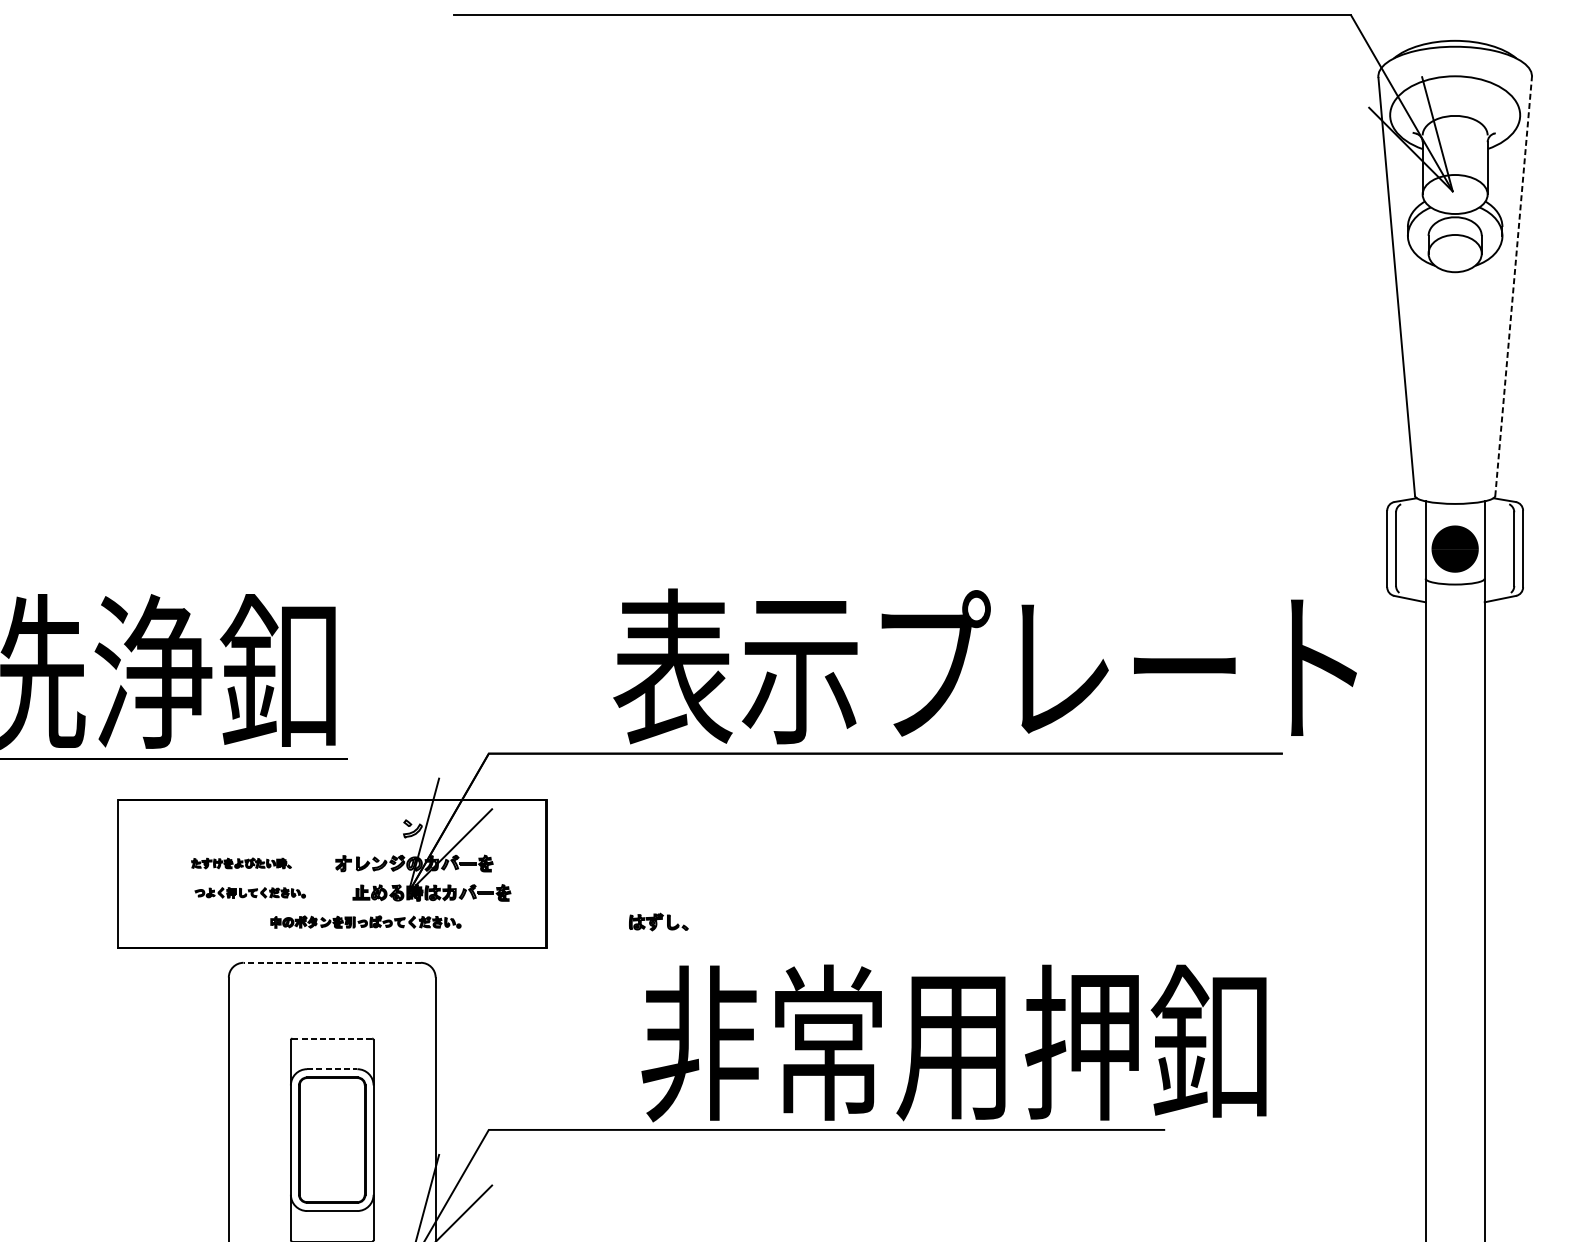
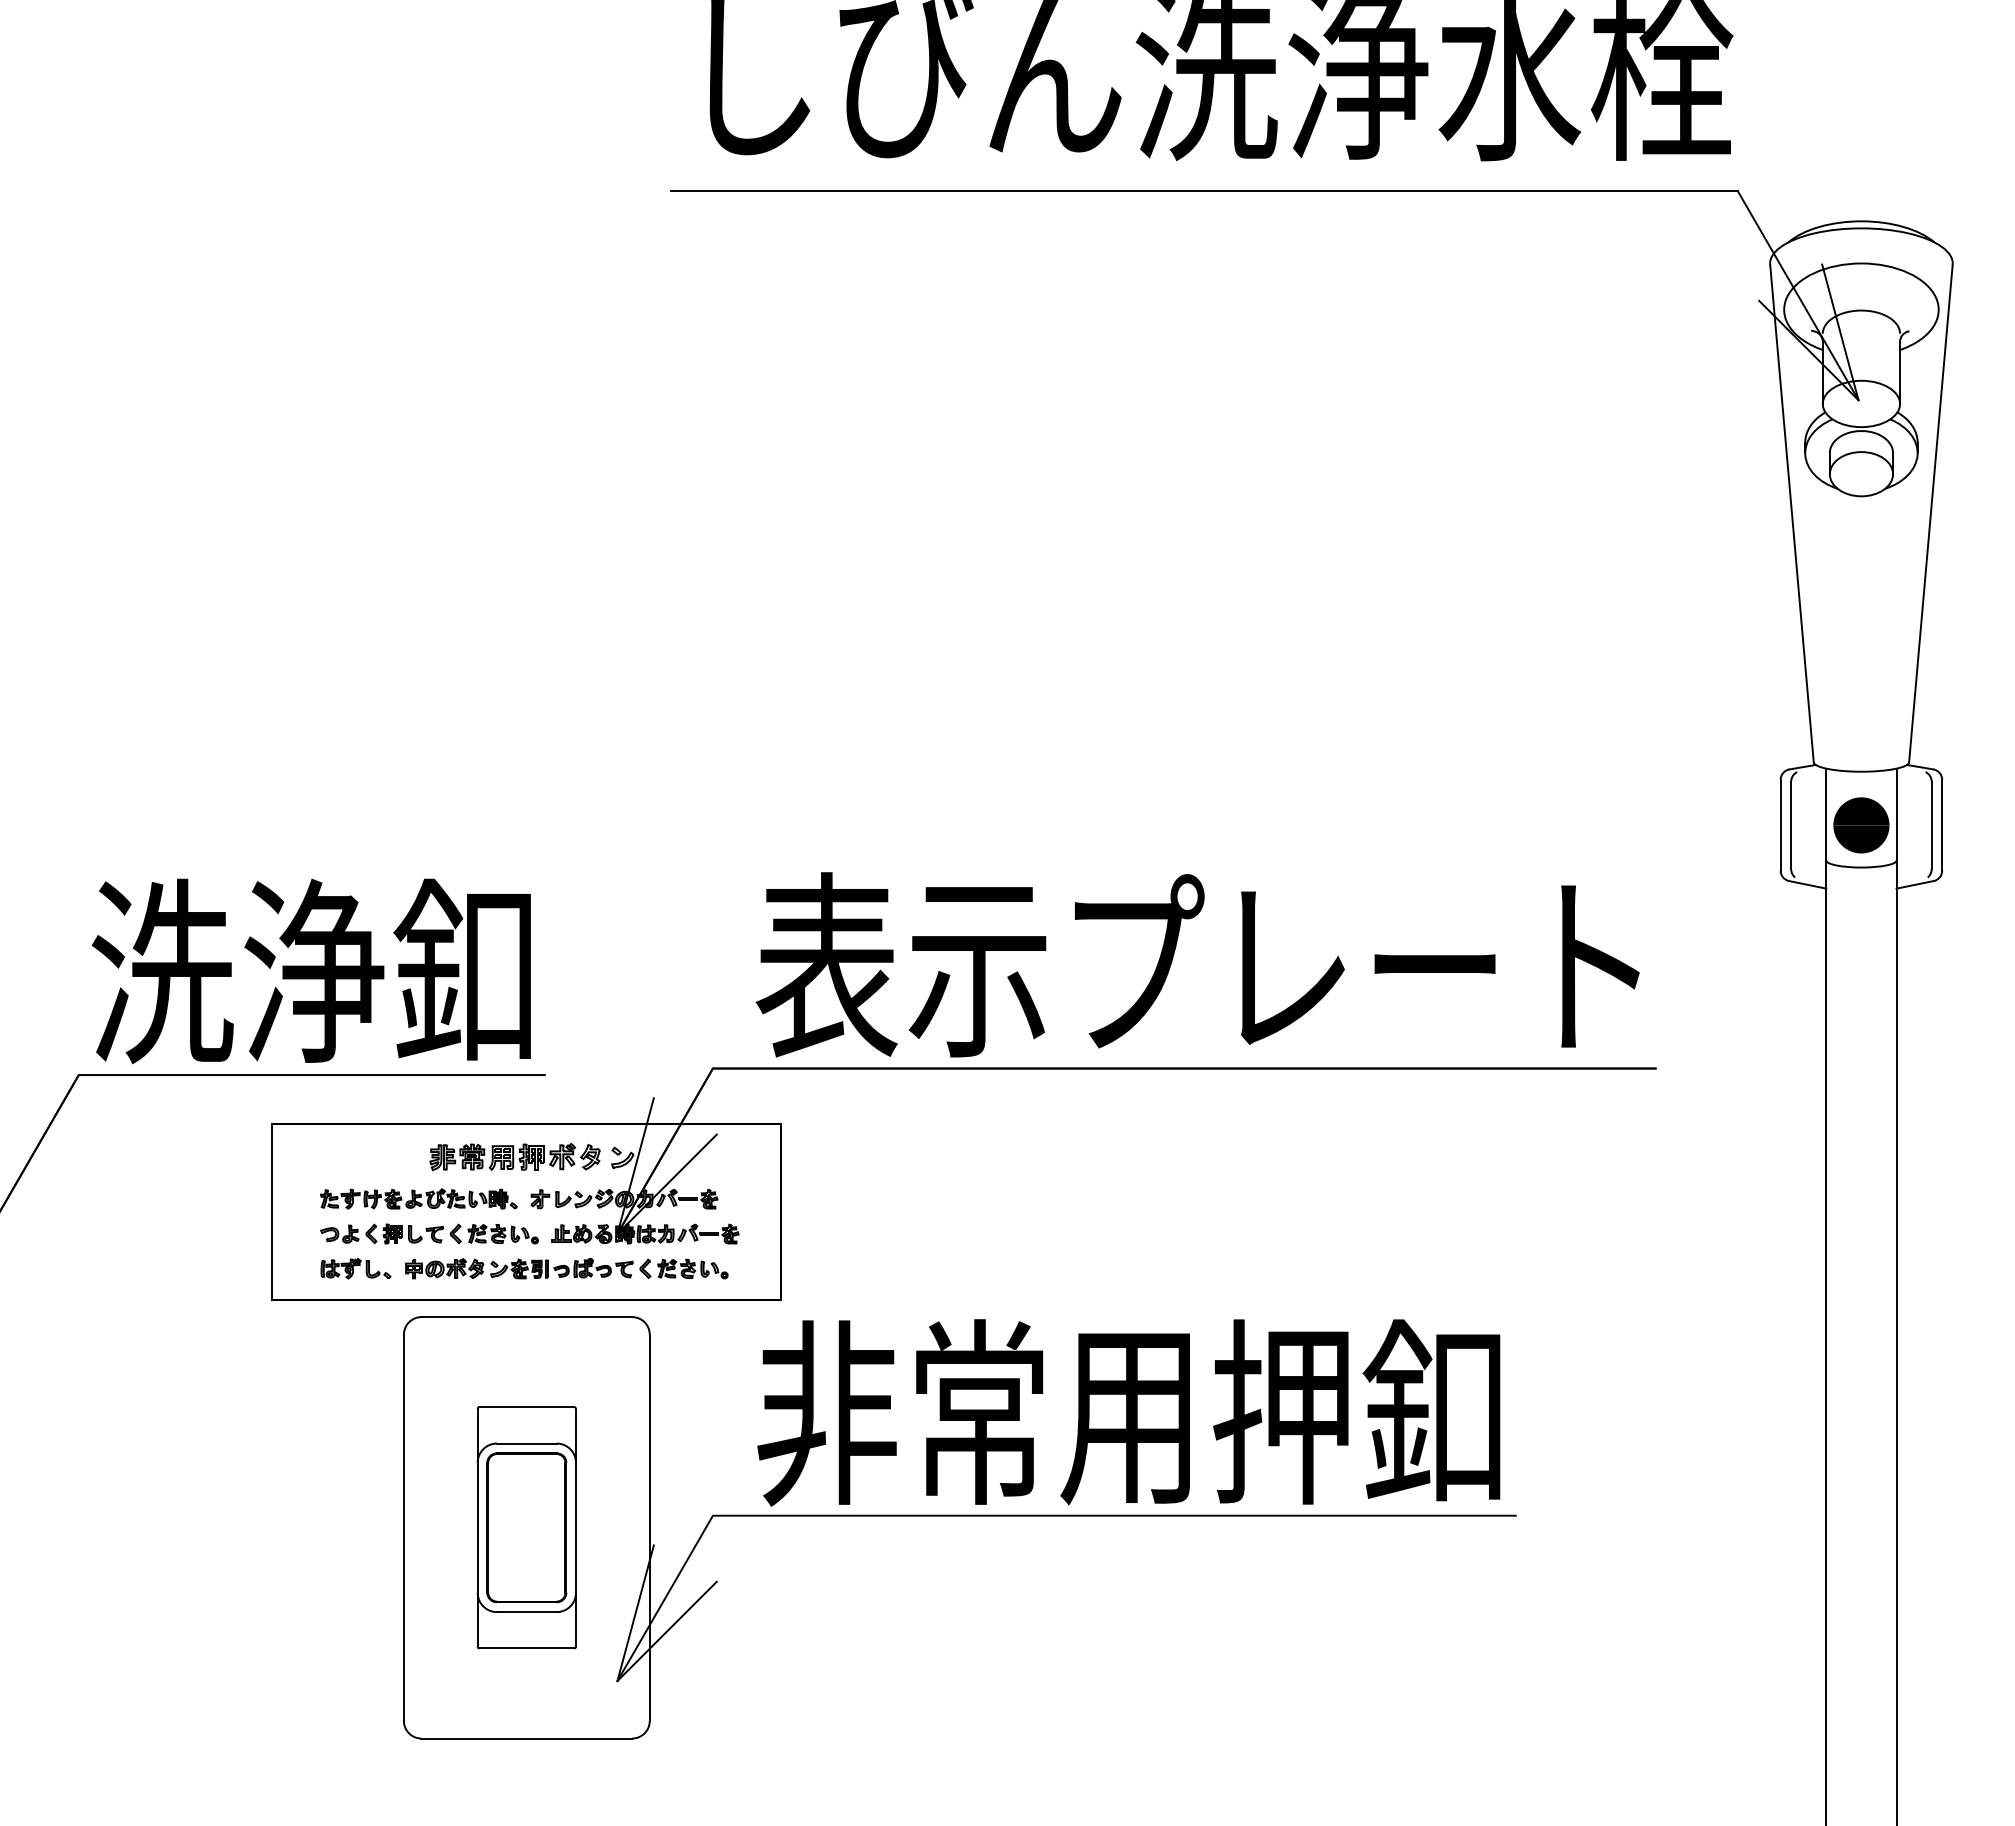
line: (1513, 286) -> (1930, 513), dashed -> solid
text: (984, 666) -> (1197, 964), moved
part: (321, 828) -> (514, 1157), added
part: (241, 863) -> (418, 1198), size x1.67
part: (250, 892) -> (429, 1233), size x1.67
part: (365, 921) -> (566, 1268), size x1.43
part: (658, 921) -> (355, 1268), moved
line: (331, 963) -> (526, 1317), dashed -> solid
line: (332, 1038) -> (527, 1407), dashed -> solid
text: (953, 1043) -> (1128, 1412), moved
line: (331, 1069) -> (526, 1443), dashed -> solid

